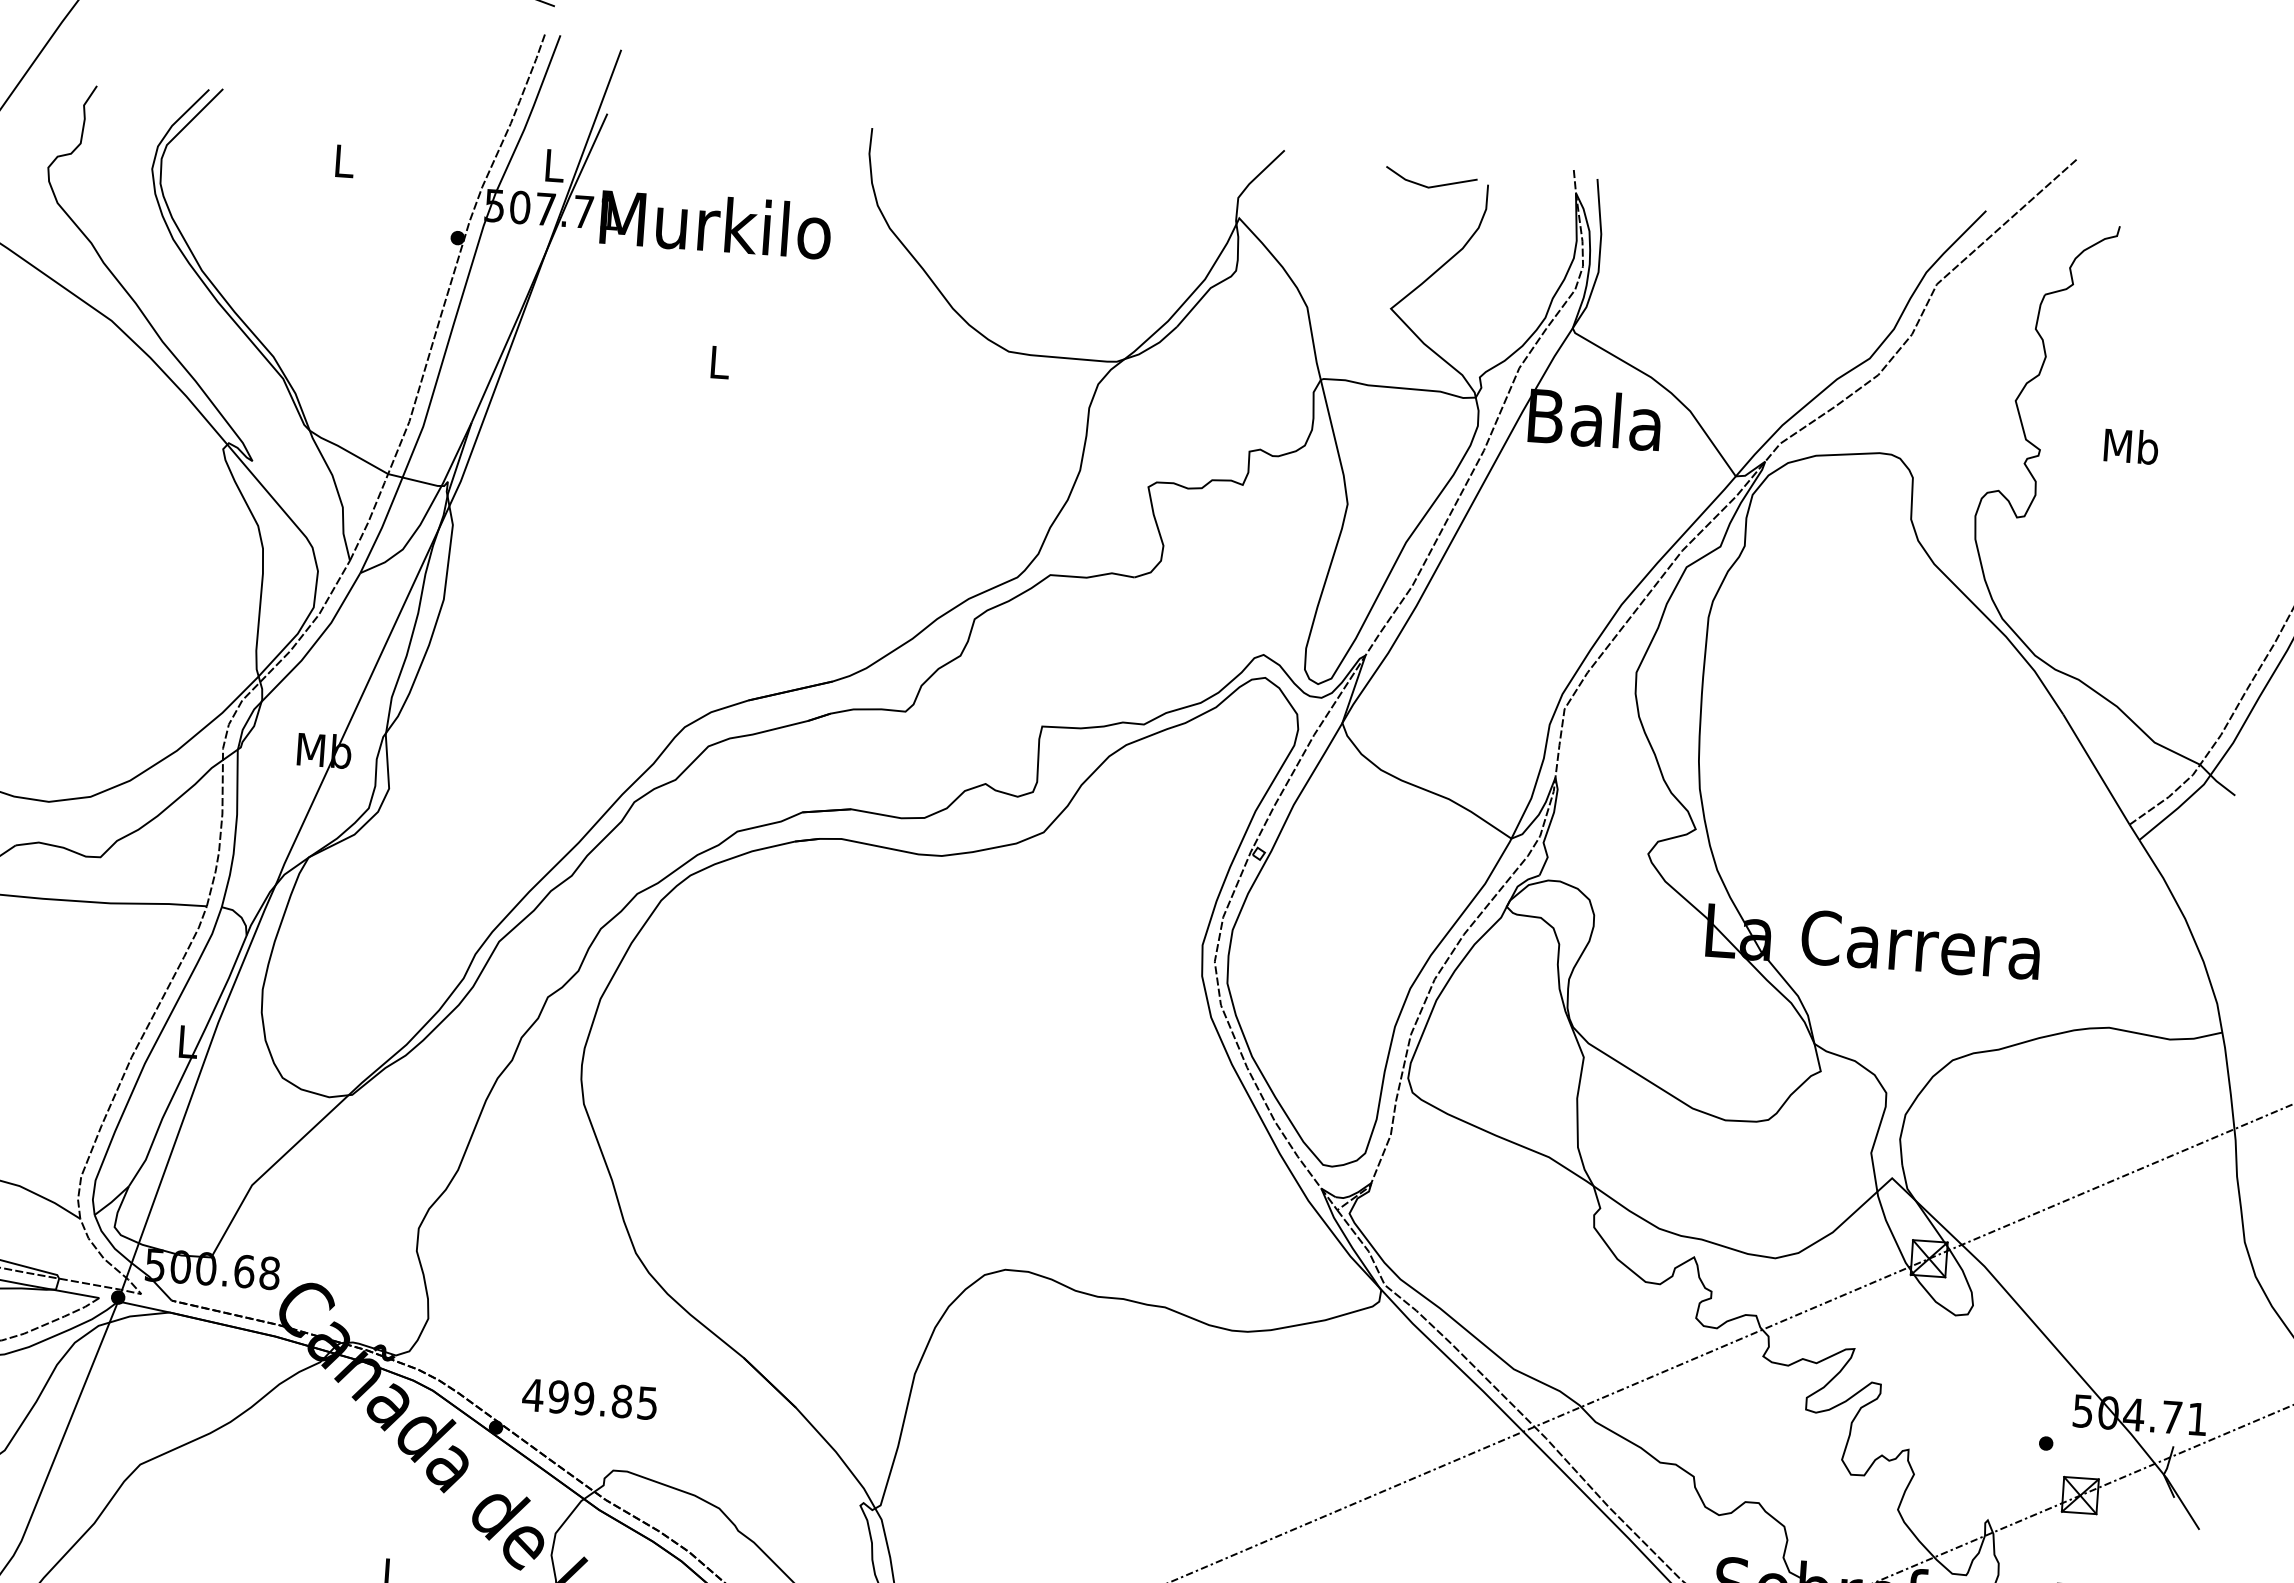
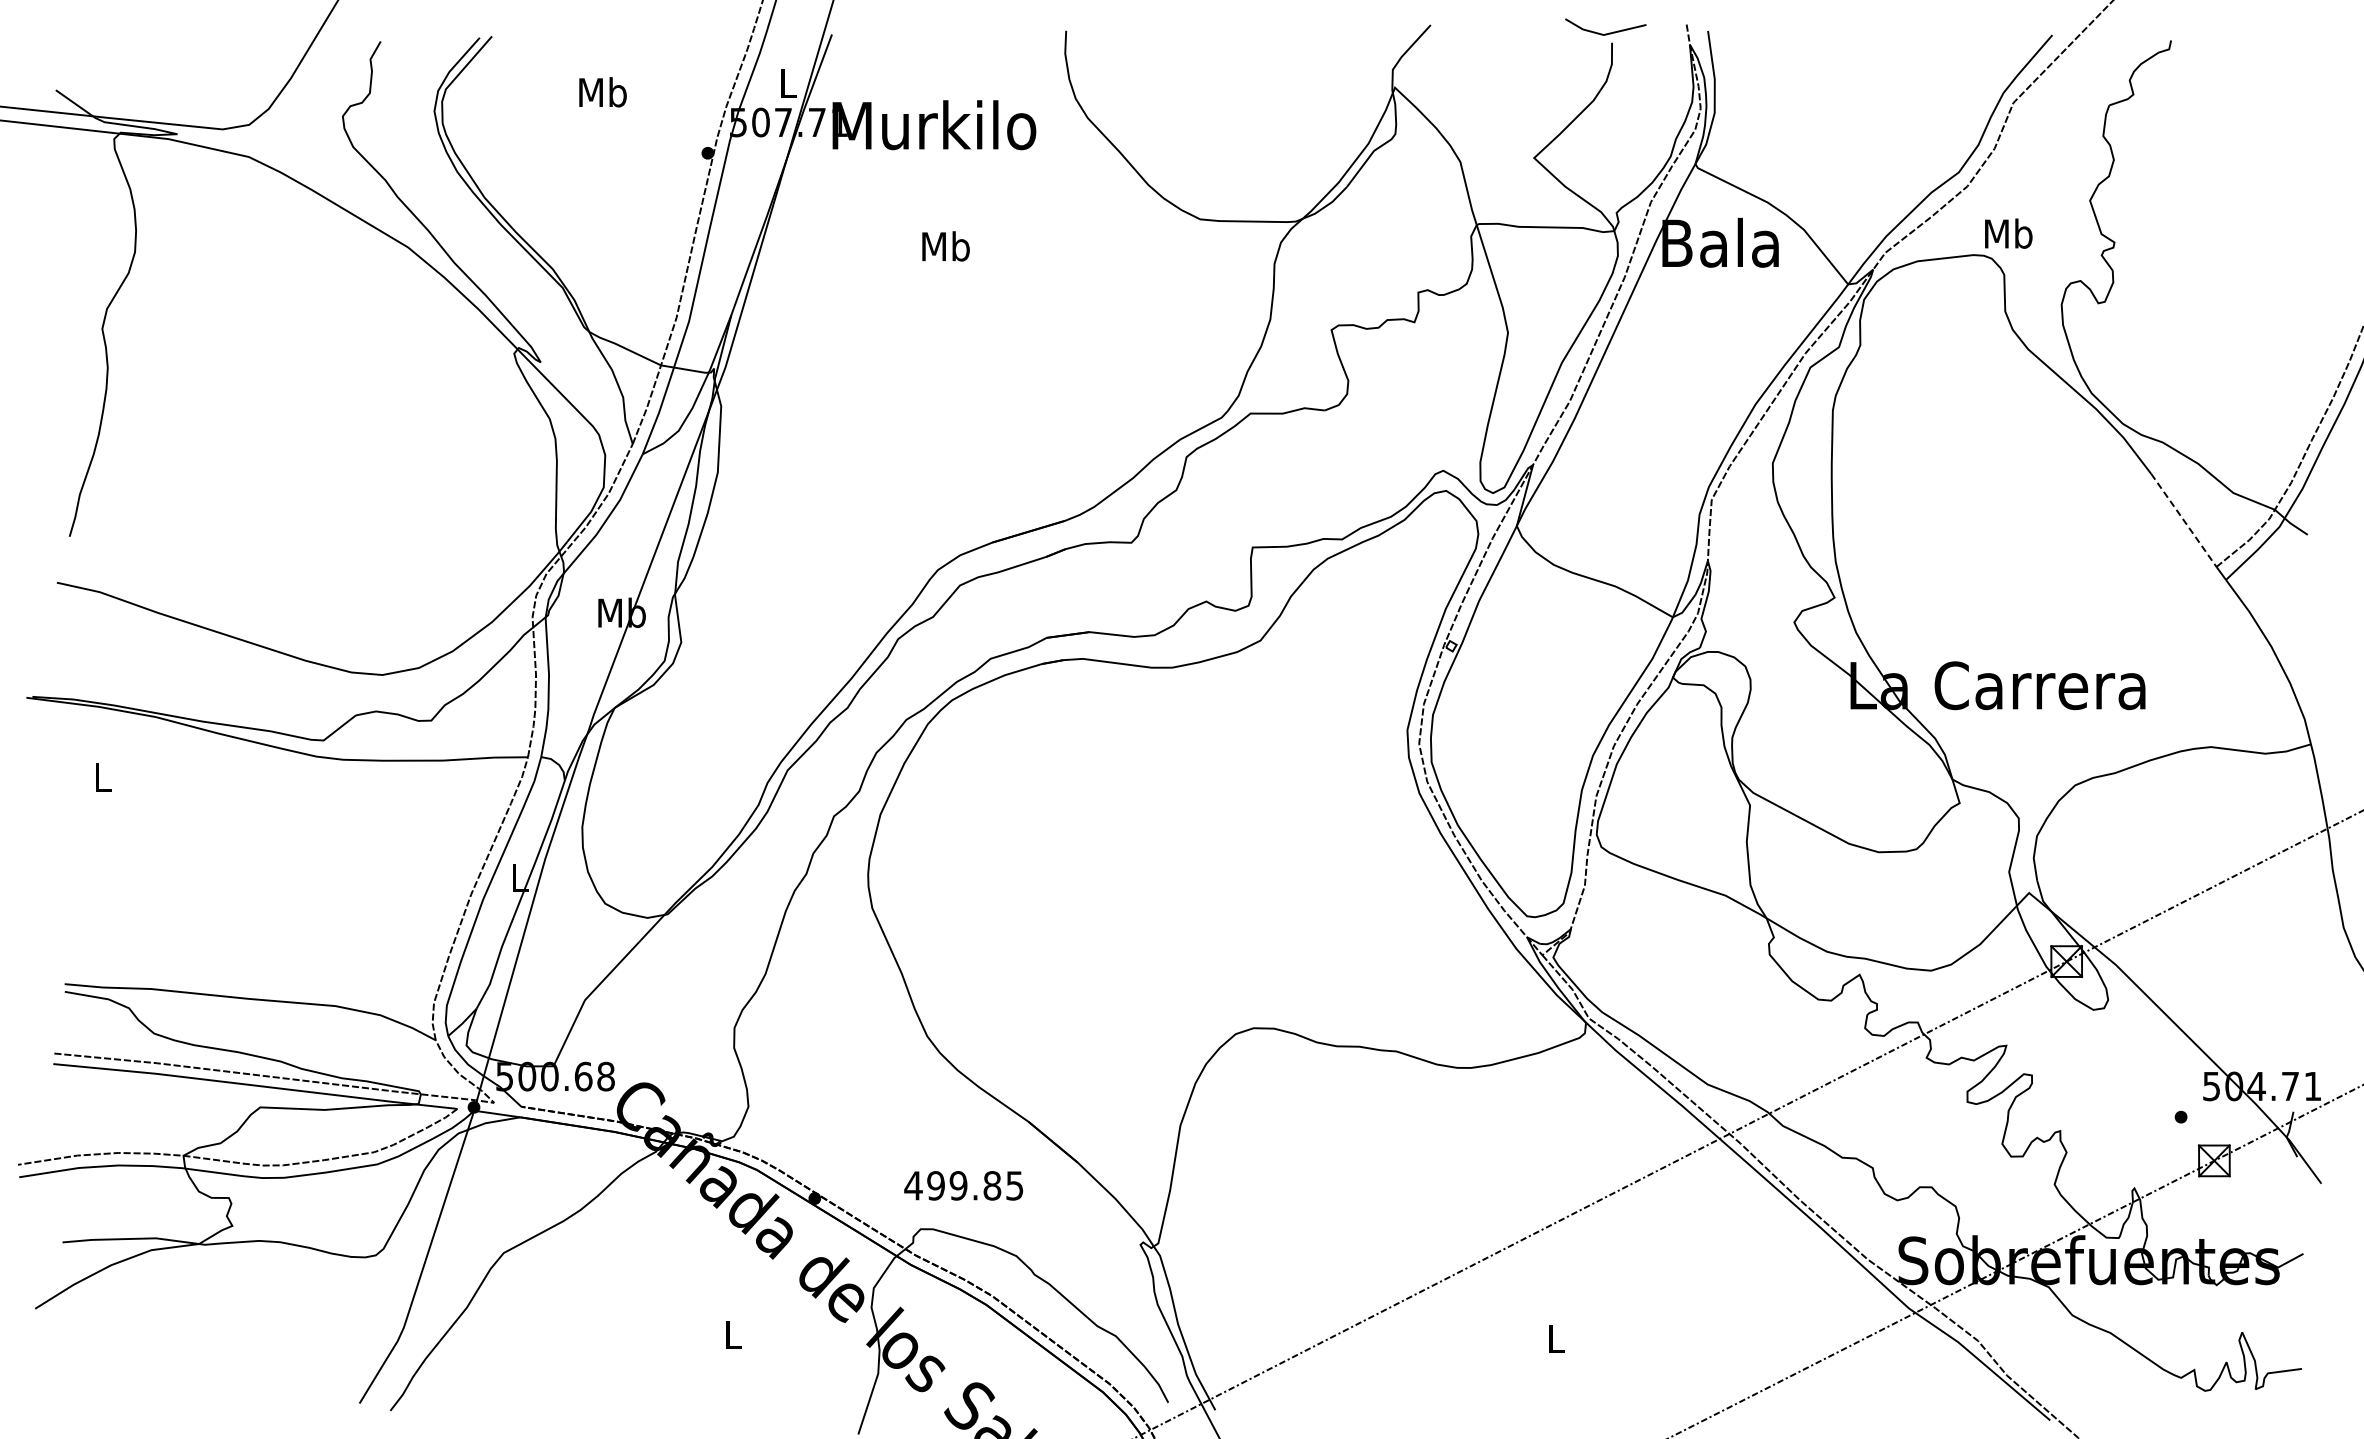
text: (343, 161) -> (602, 92), L -> Mb
line: (1430, 186) -> (1605, 33), moved
text: (718, 362) -> (945, 246), L -> Mb
text: (2131, 446) -> (2008, 233), moved
line: (2096, 769) -> (2183, 520), solid -> dashed
text: (589, 1398) -> (963, 1185), moved

